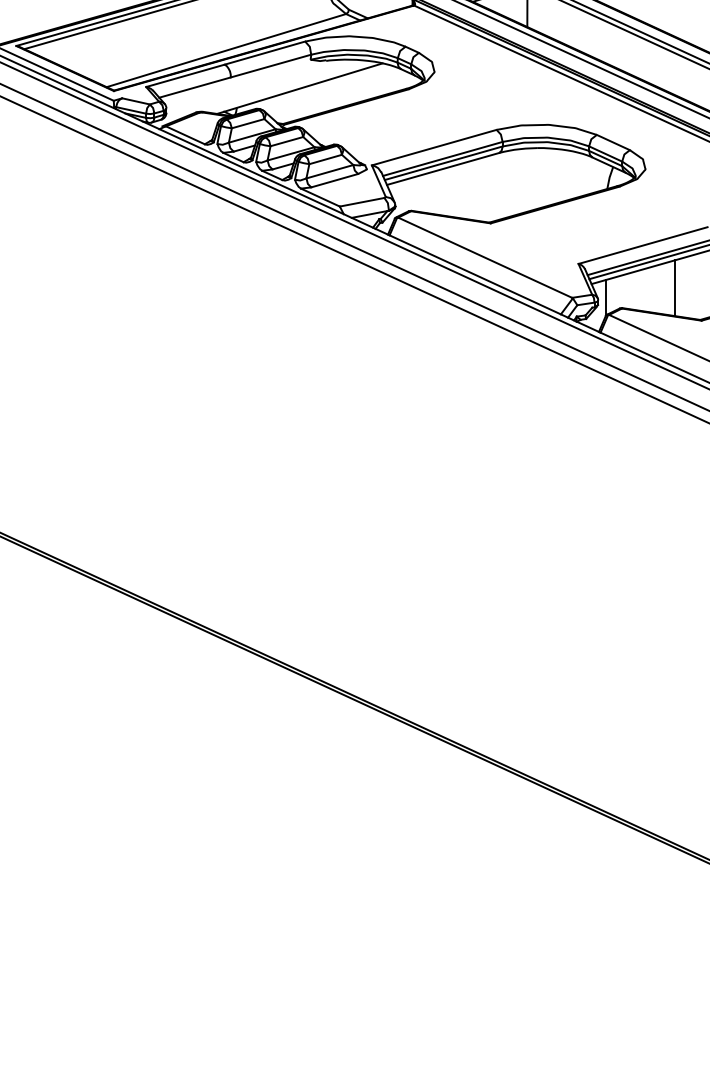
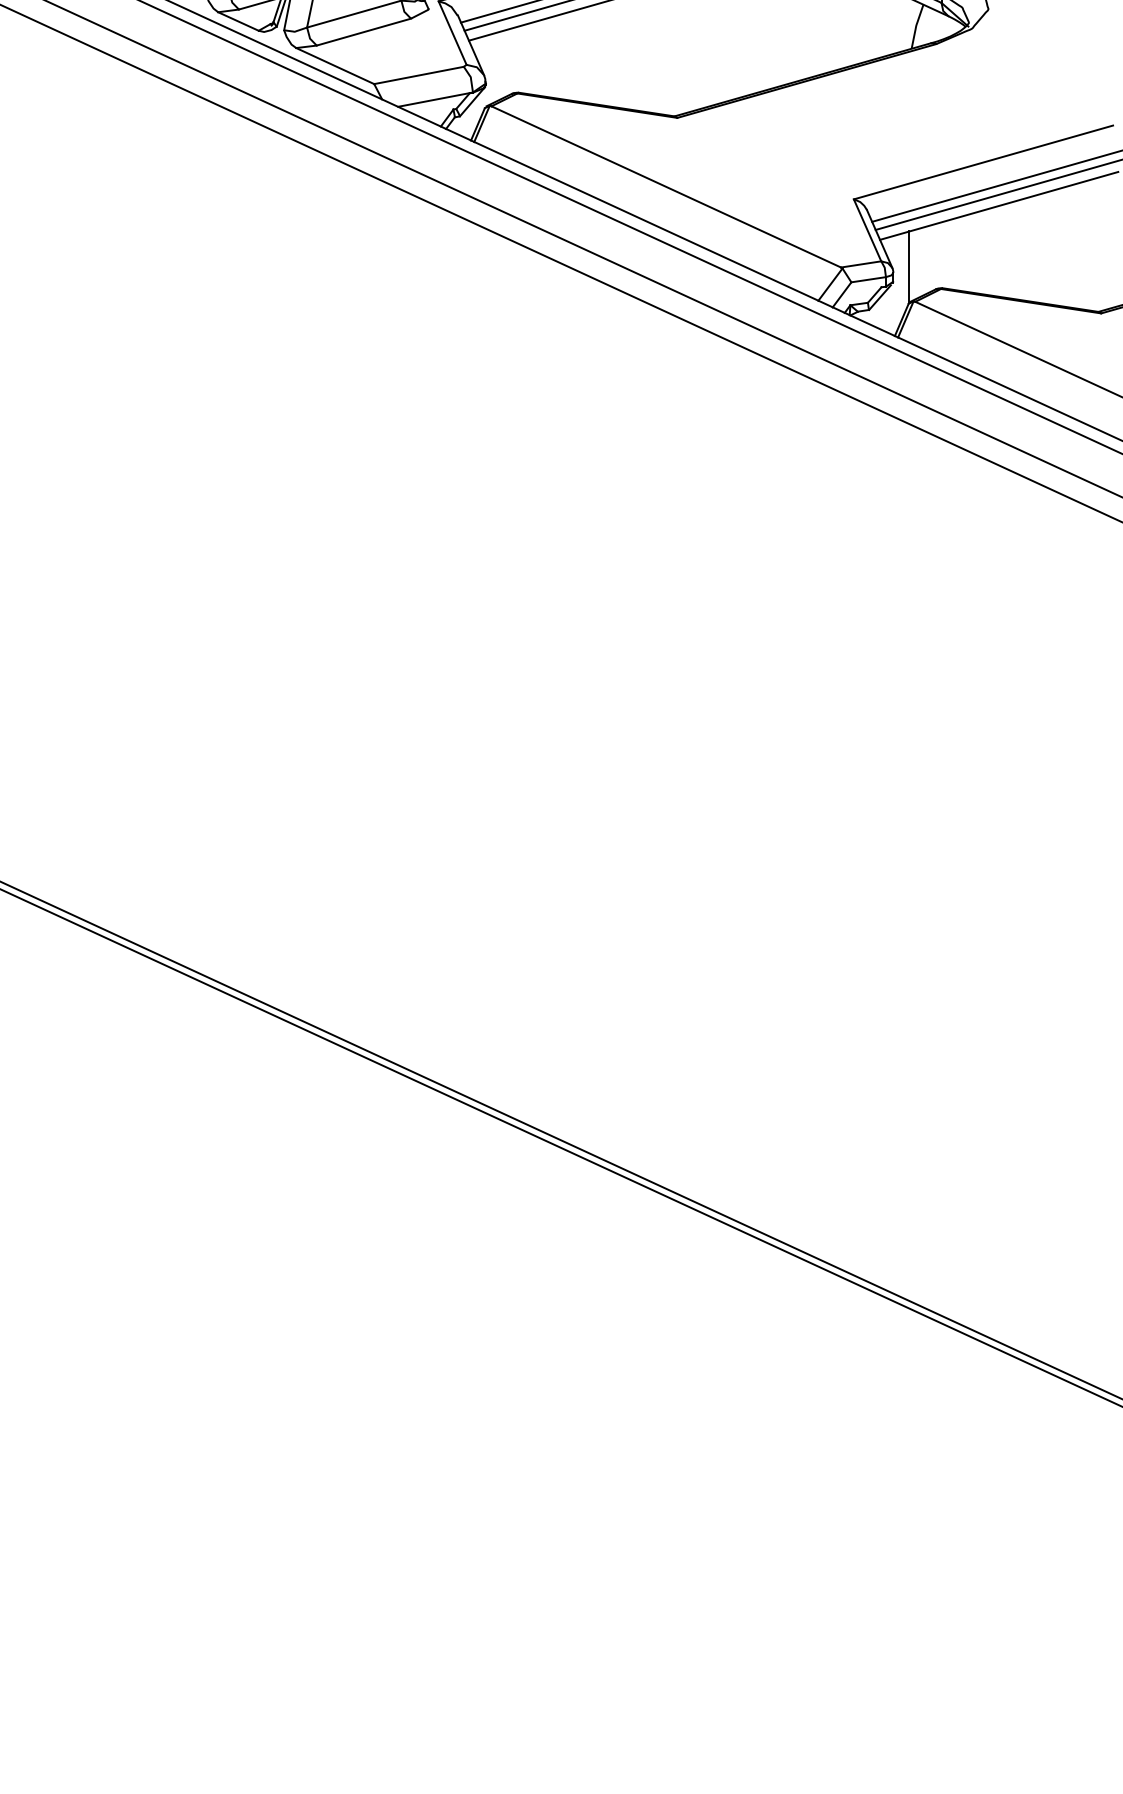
line: (675, 288) -> (1048, 248), removed

